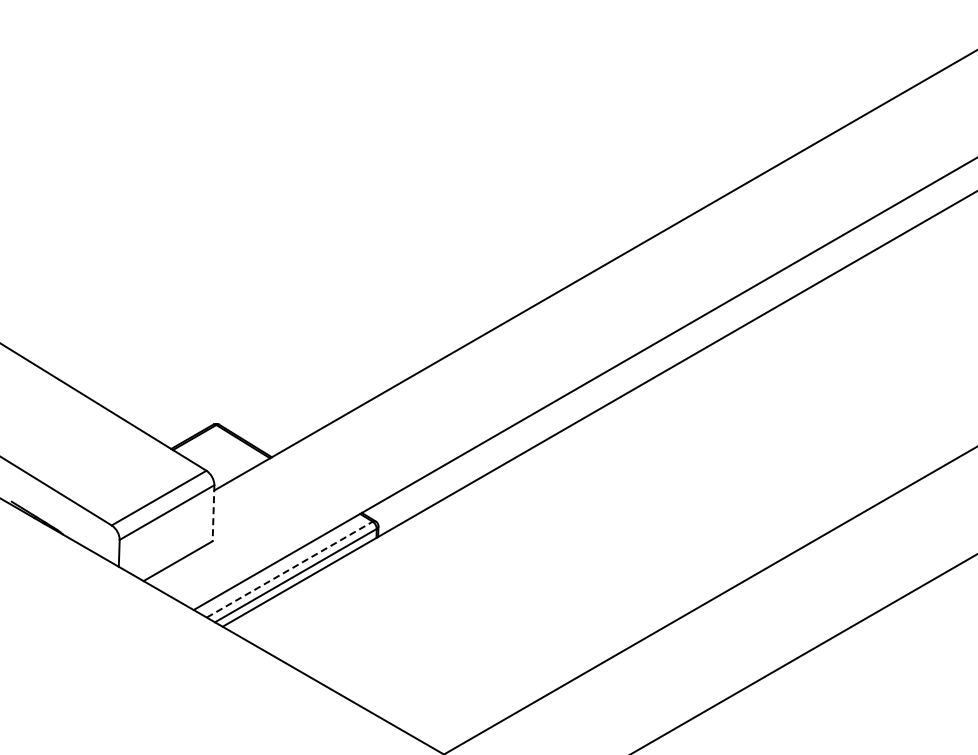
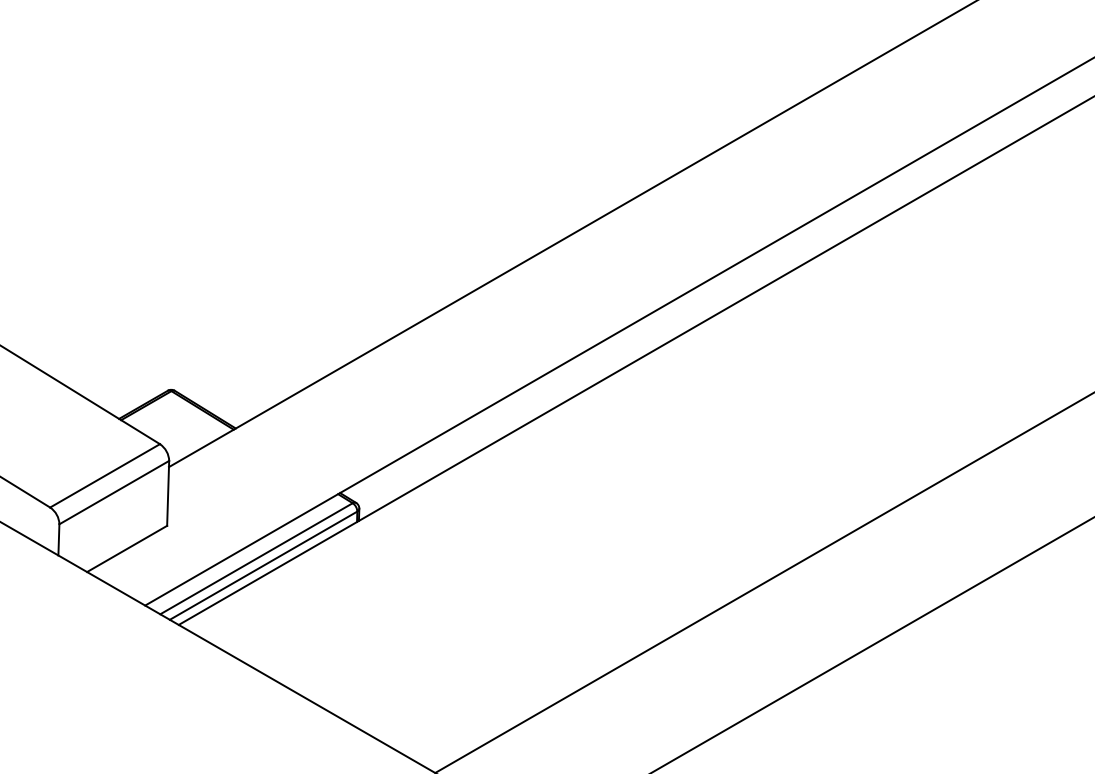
line: (213, 513) -> (168, 493), dashed -> solid
line: (289, 569) -> (256, 558), dashed -> solid

